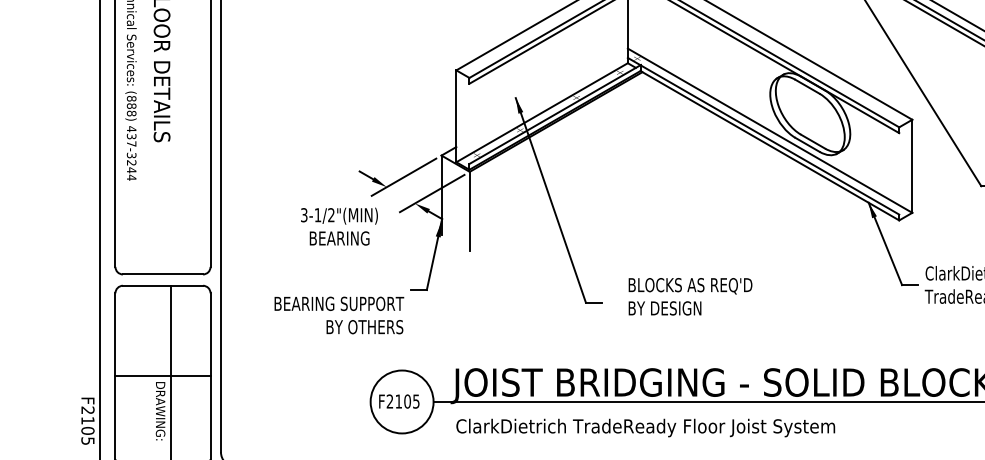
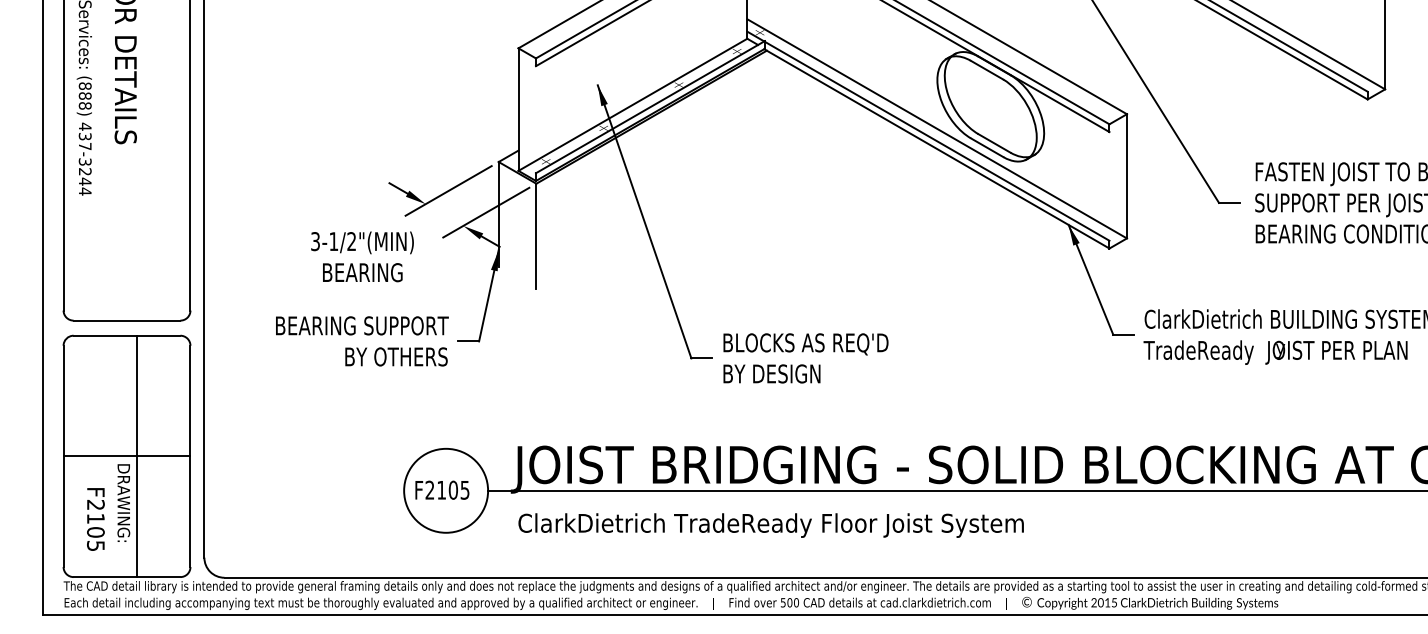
text: (690, 296) -> (805, 358), moved
text: (339, 315) -> (362, 341), moved
text: (87, 421) -> (95, 519), moved

